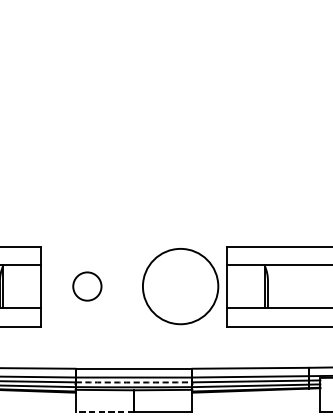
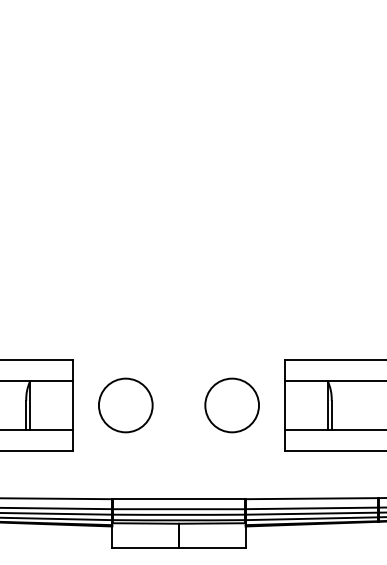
circle: (87, 286) -> (125, 405), size x1.67
circle: (180, 286) -> (232, 405), size x0.62
arc: (133, 382) -> (178, 514), dashed -> solid
line: (104, 412) -> (145, 548), dashed -> solid

